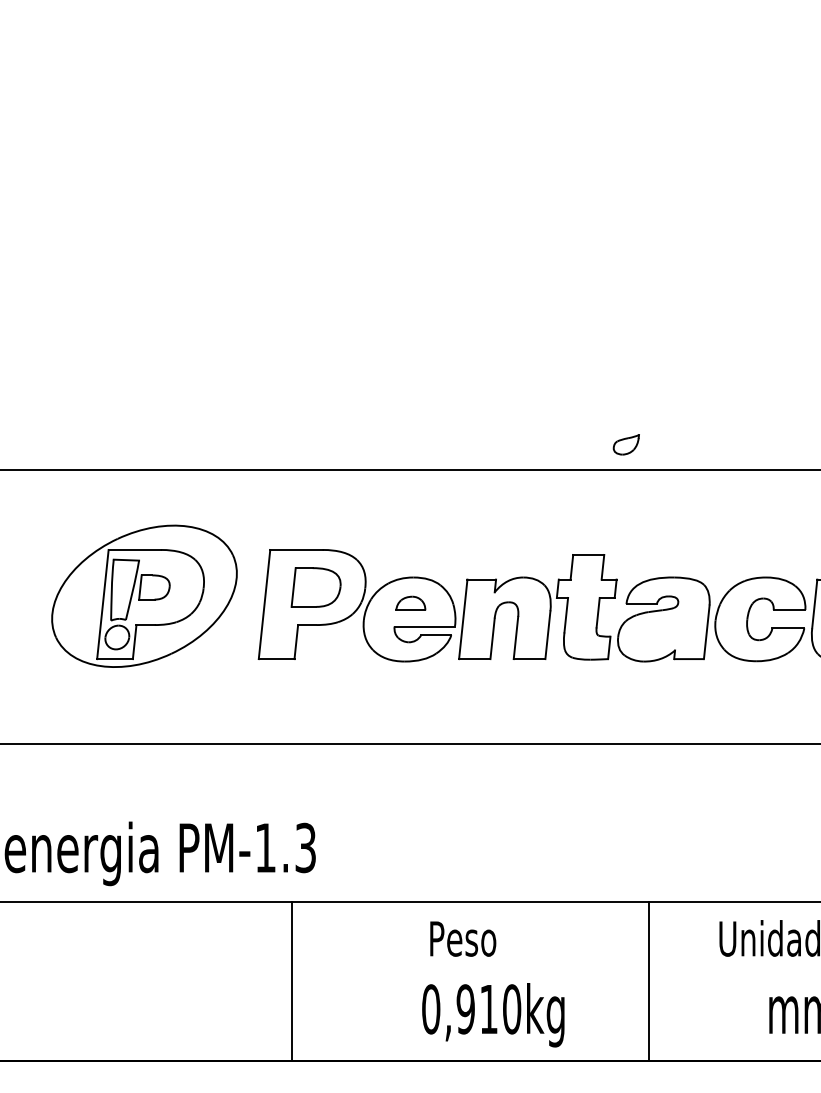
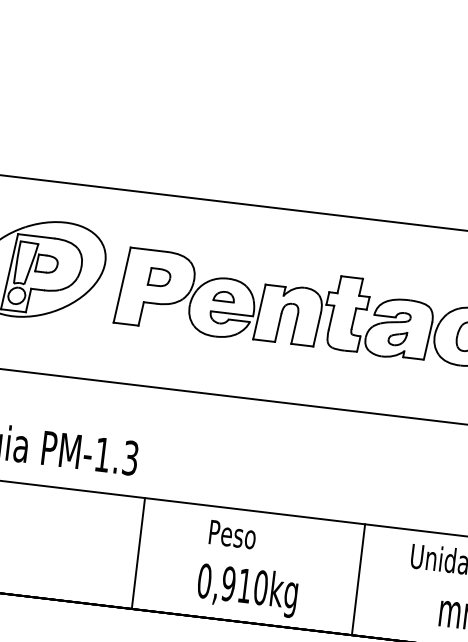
part: (625, 444) -> (397, 338), moved
part: (315, 587) -> (159, 277), size x0.62
line: (291, 981) -> (138, 553), moved

